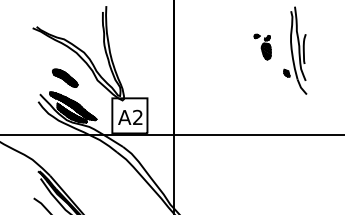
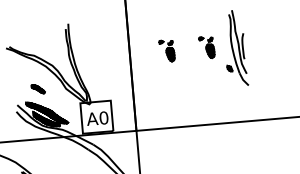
part: (216, 46) -> (166, 50), added
part: (65, 77) -> (38, 88), size x0.6
text: (137, 117) -> (103, 118), A2 -> A0

